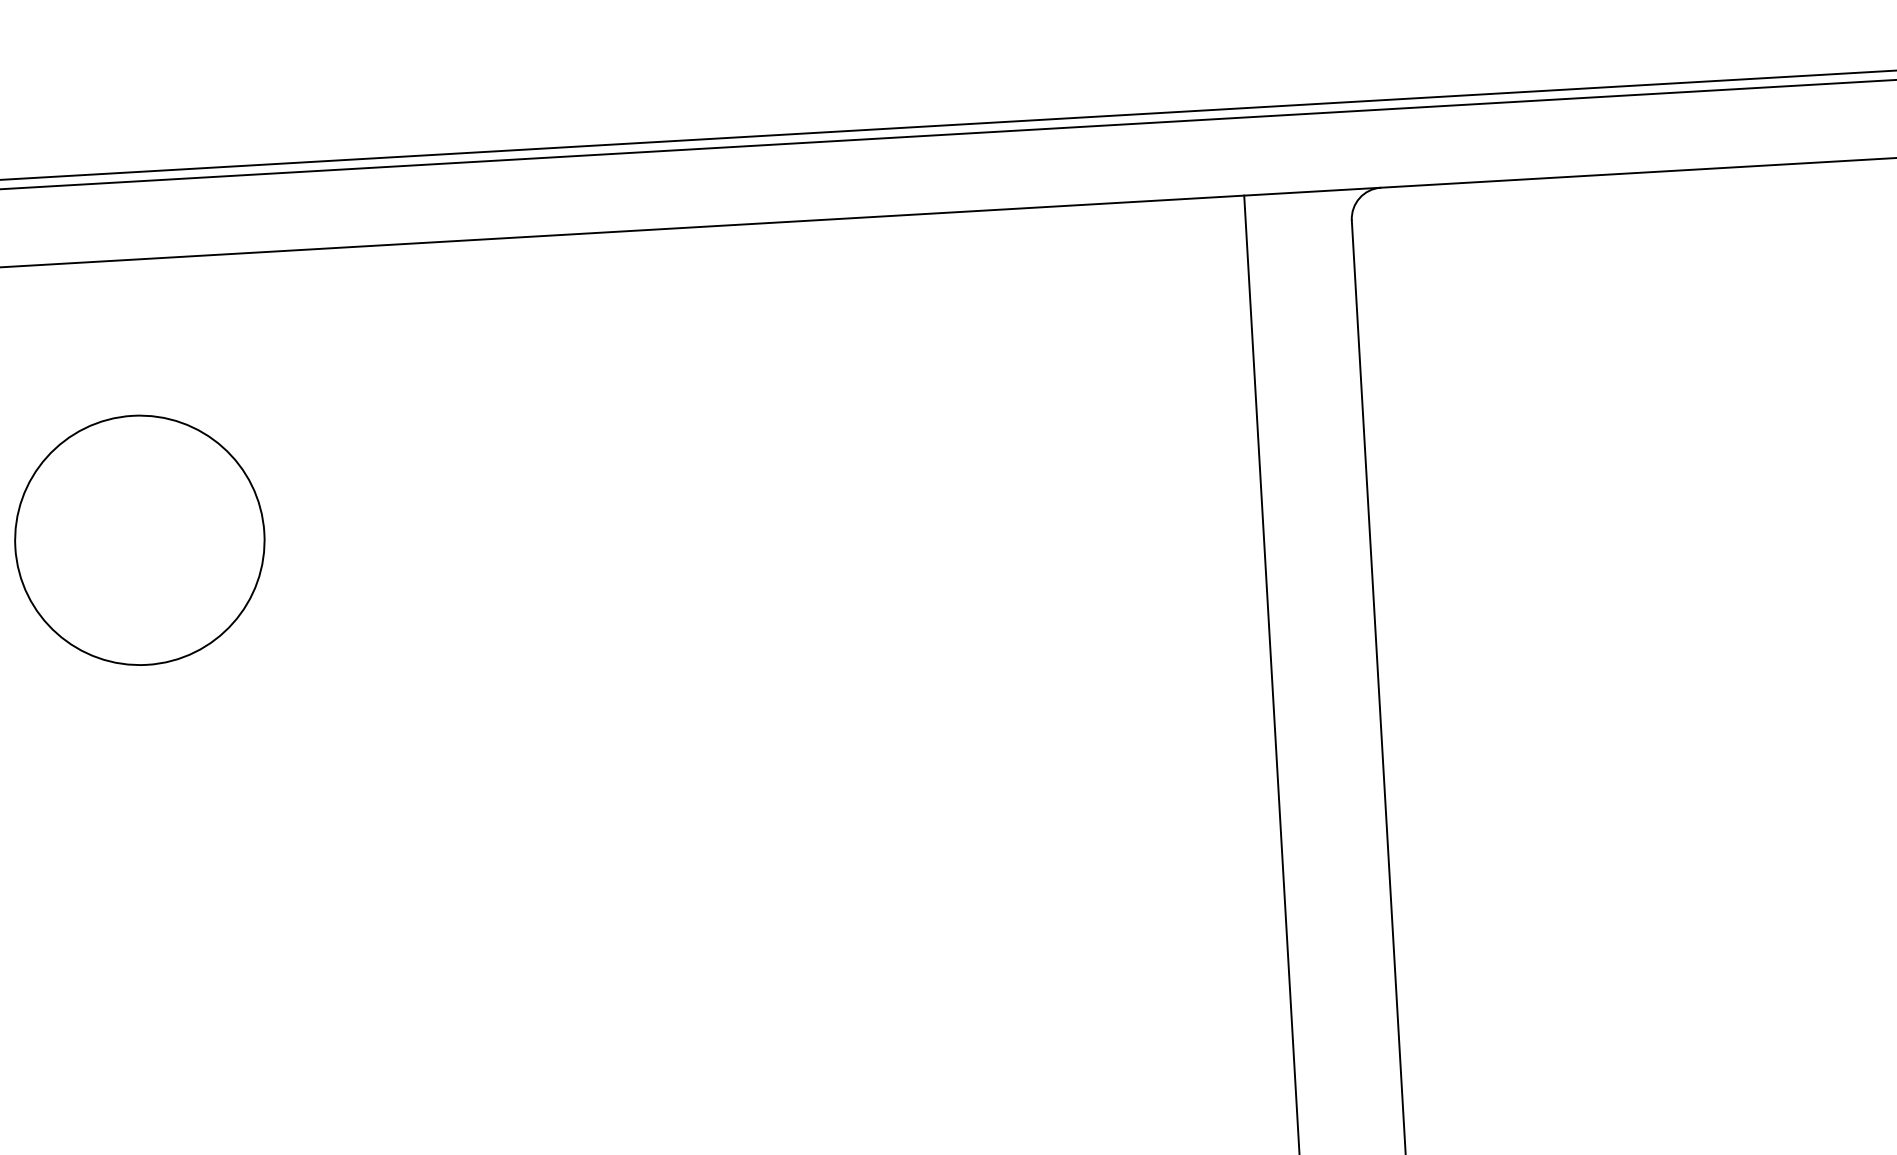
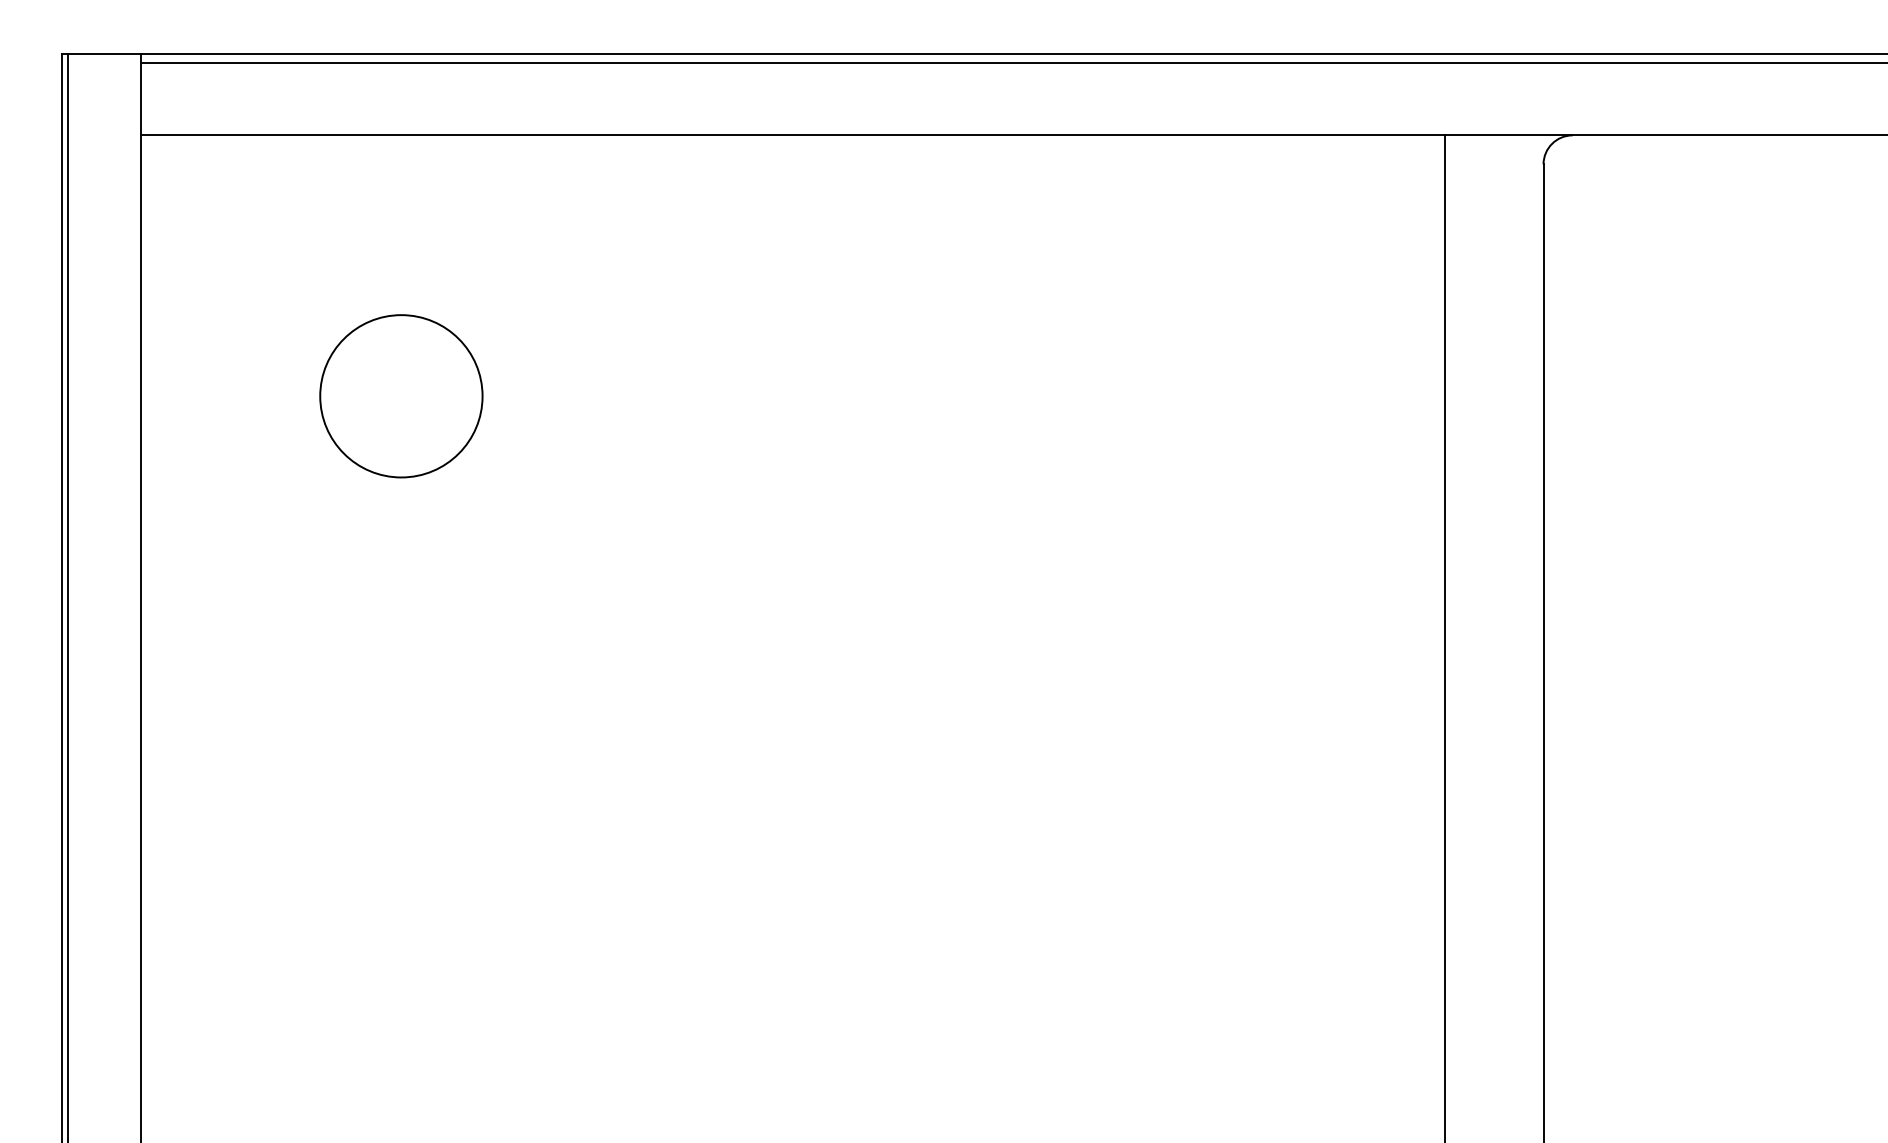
circle: (139, 540) -> (401, 396), size x0.7

